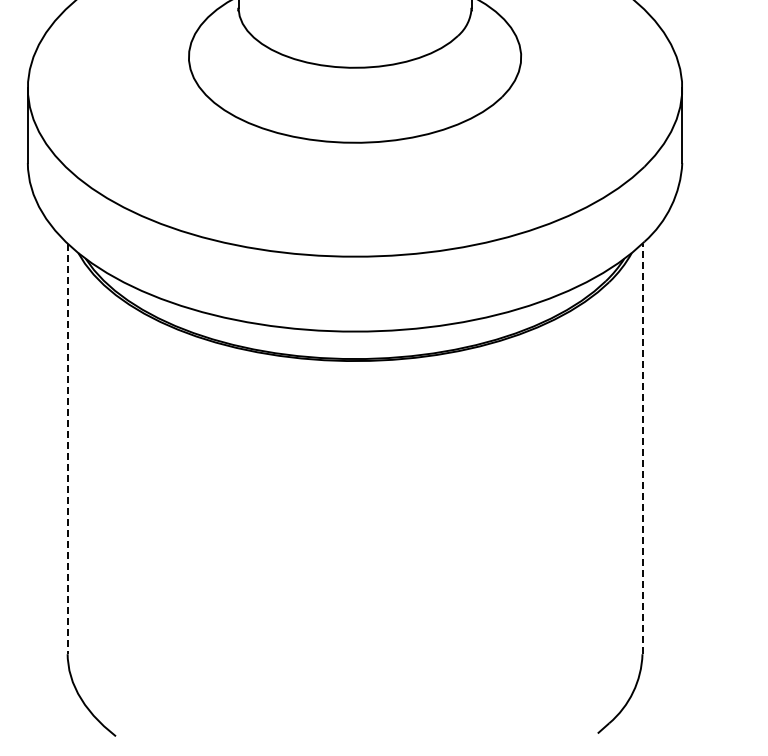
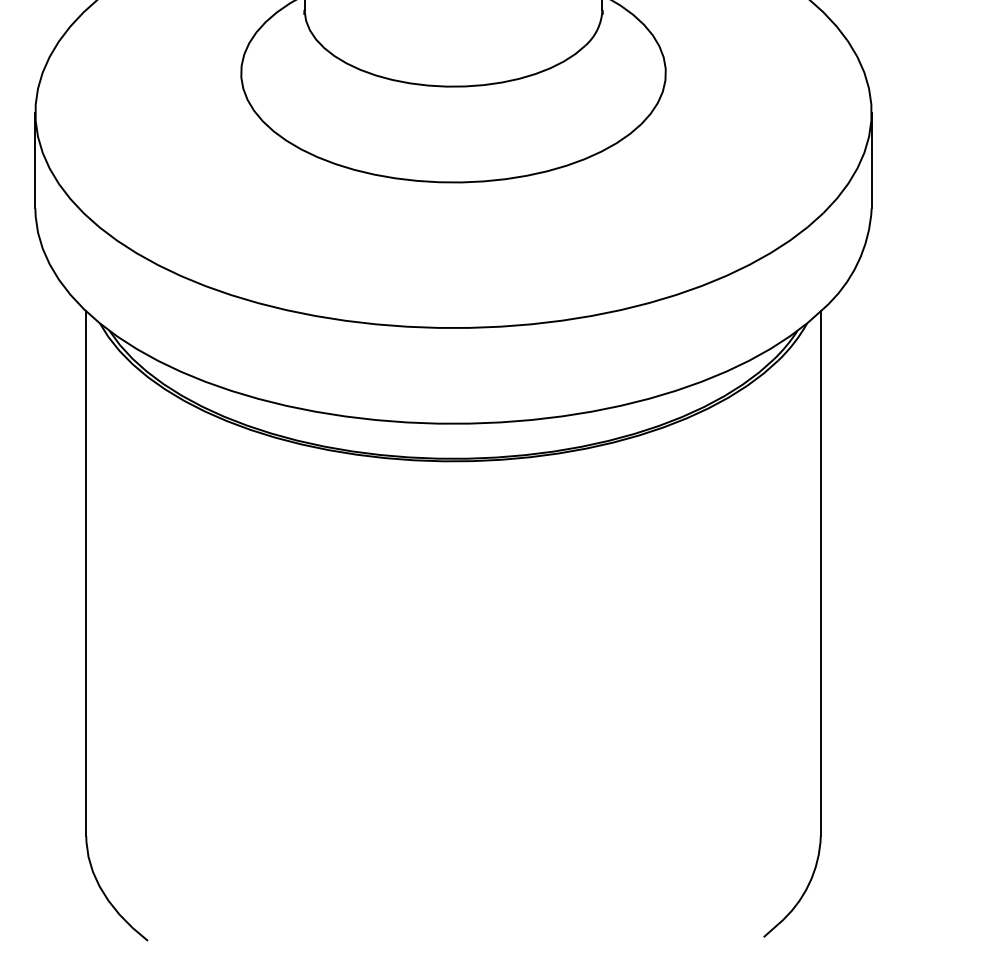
line: (642, 448) -> (820, 573), dashed -> solid
line: (67, 449) -> (86, 574), dashed -> solid

